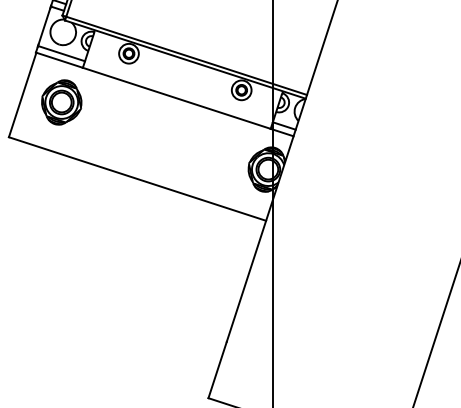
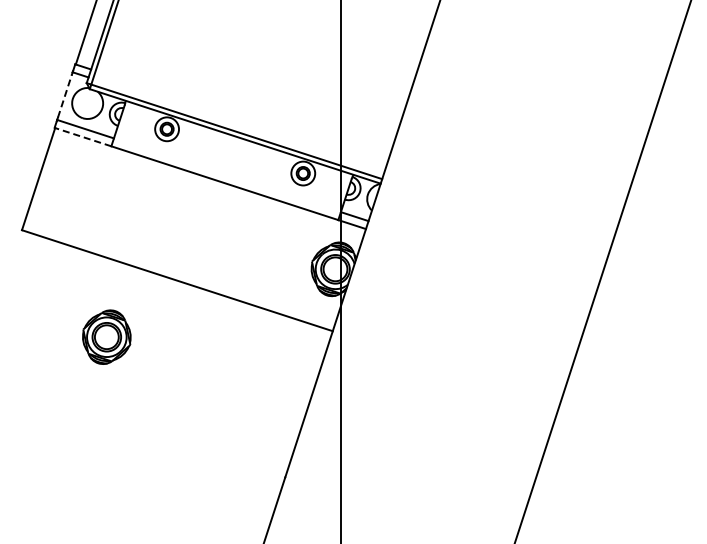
line: (44, 26) -> (64, 96), solid -> dashed
line: (59, 60) -> (83, 137), solid -> dashed
part: (61, 101) -> (106, 336), moved

